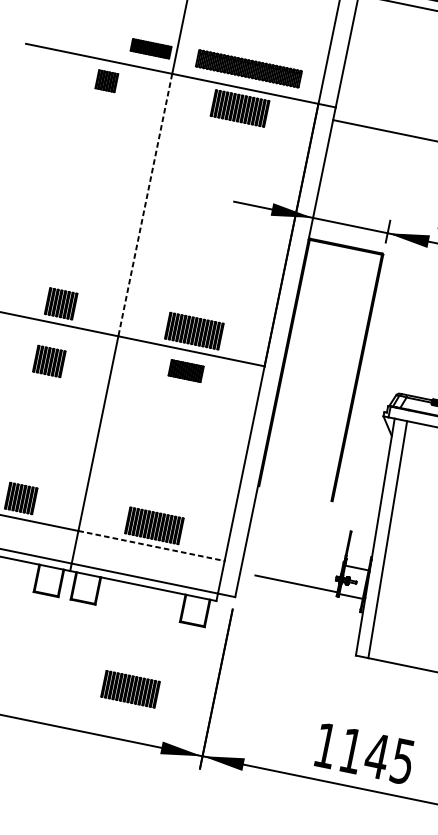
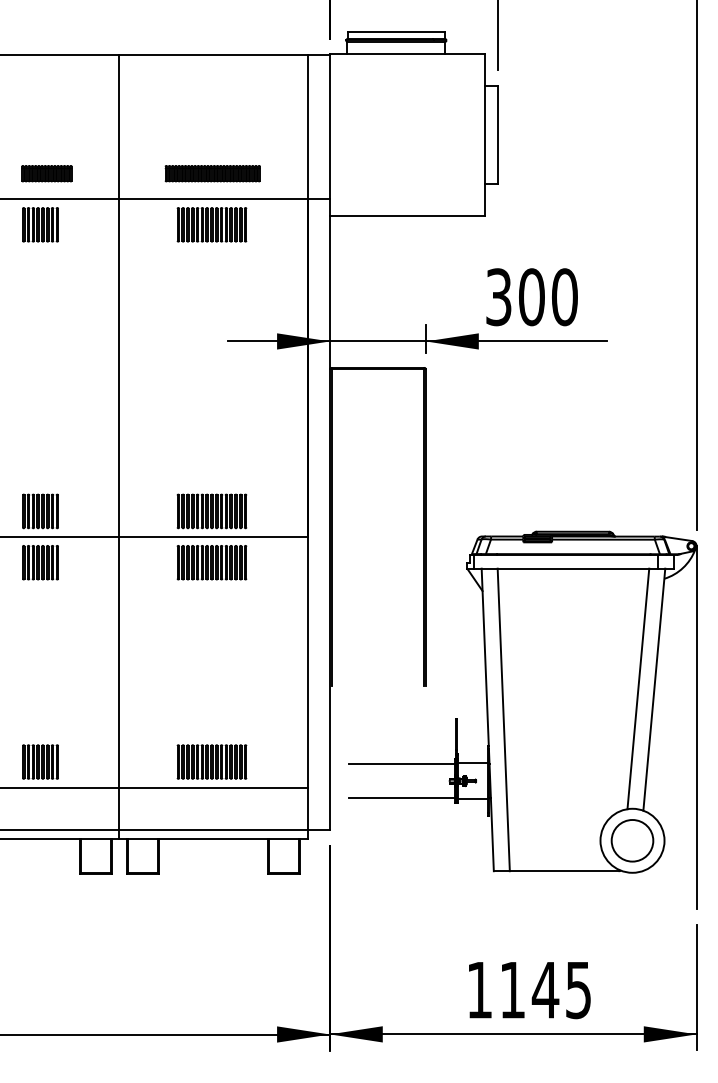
part: (150, 48) -> (46, 173), moved
part: (248, 68) -> (212, 173), size x0.71
part: (106, 80) -> (40, 224), size x1.43
line: (145, 205) -> (119, 368), dashed -> solid
part: (49, 361) -> (40, 562), moved
part: (185, 370) -> (211, 562), size x1.67
line: (152, 546) -> (214, 787), dashed -> solid
line: (301, 557) -> (401, 764), added
part: (130, 688) -> (223, 969), removed

